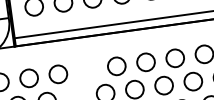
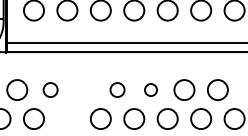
circle: (145, 61) -> (150, 89), size x0.6
circle: (116, 65) -> (117, 89), size x0.7
circle: (58, 73) -> (50, 89), size x0.7

